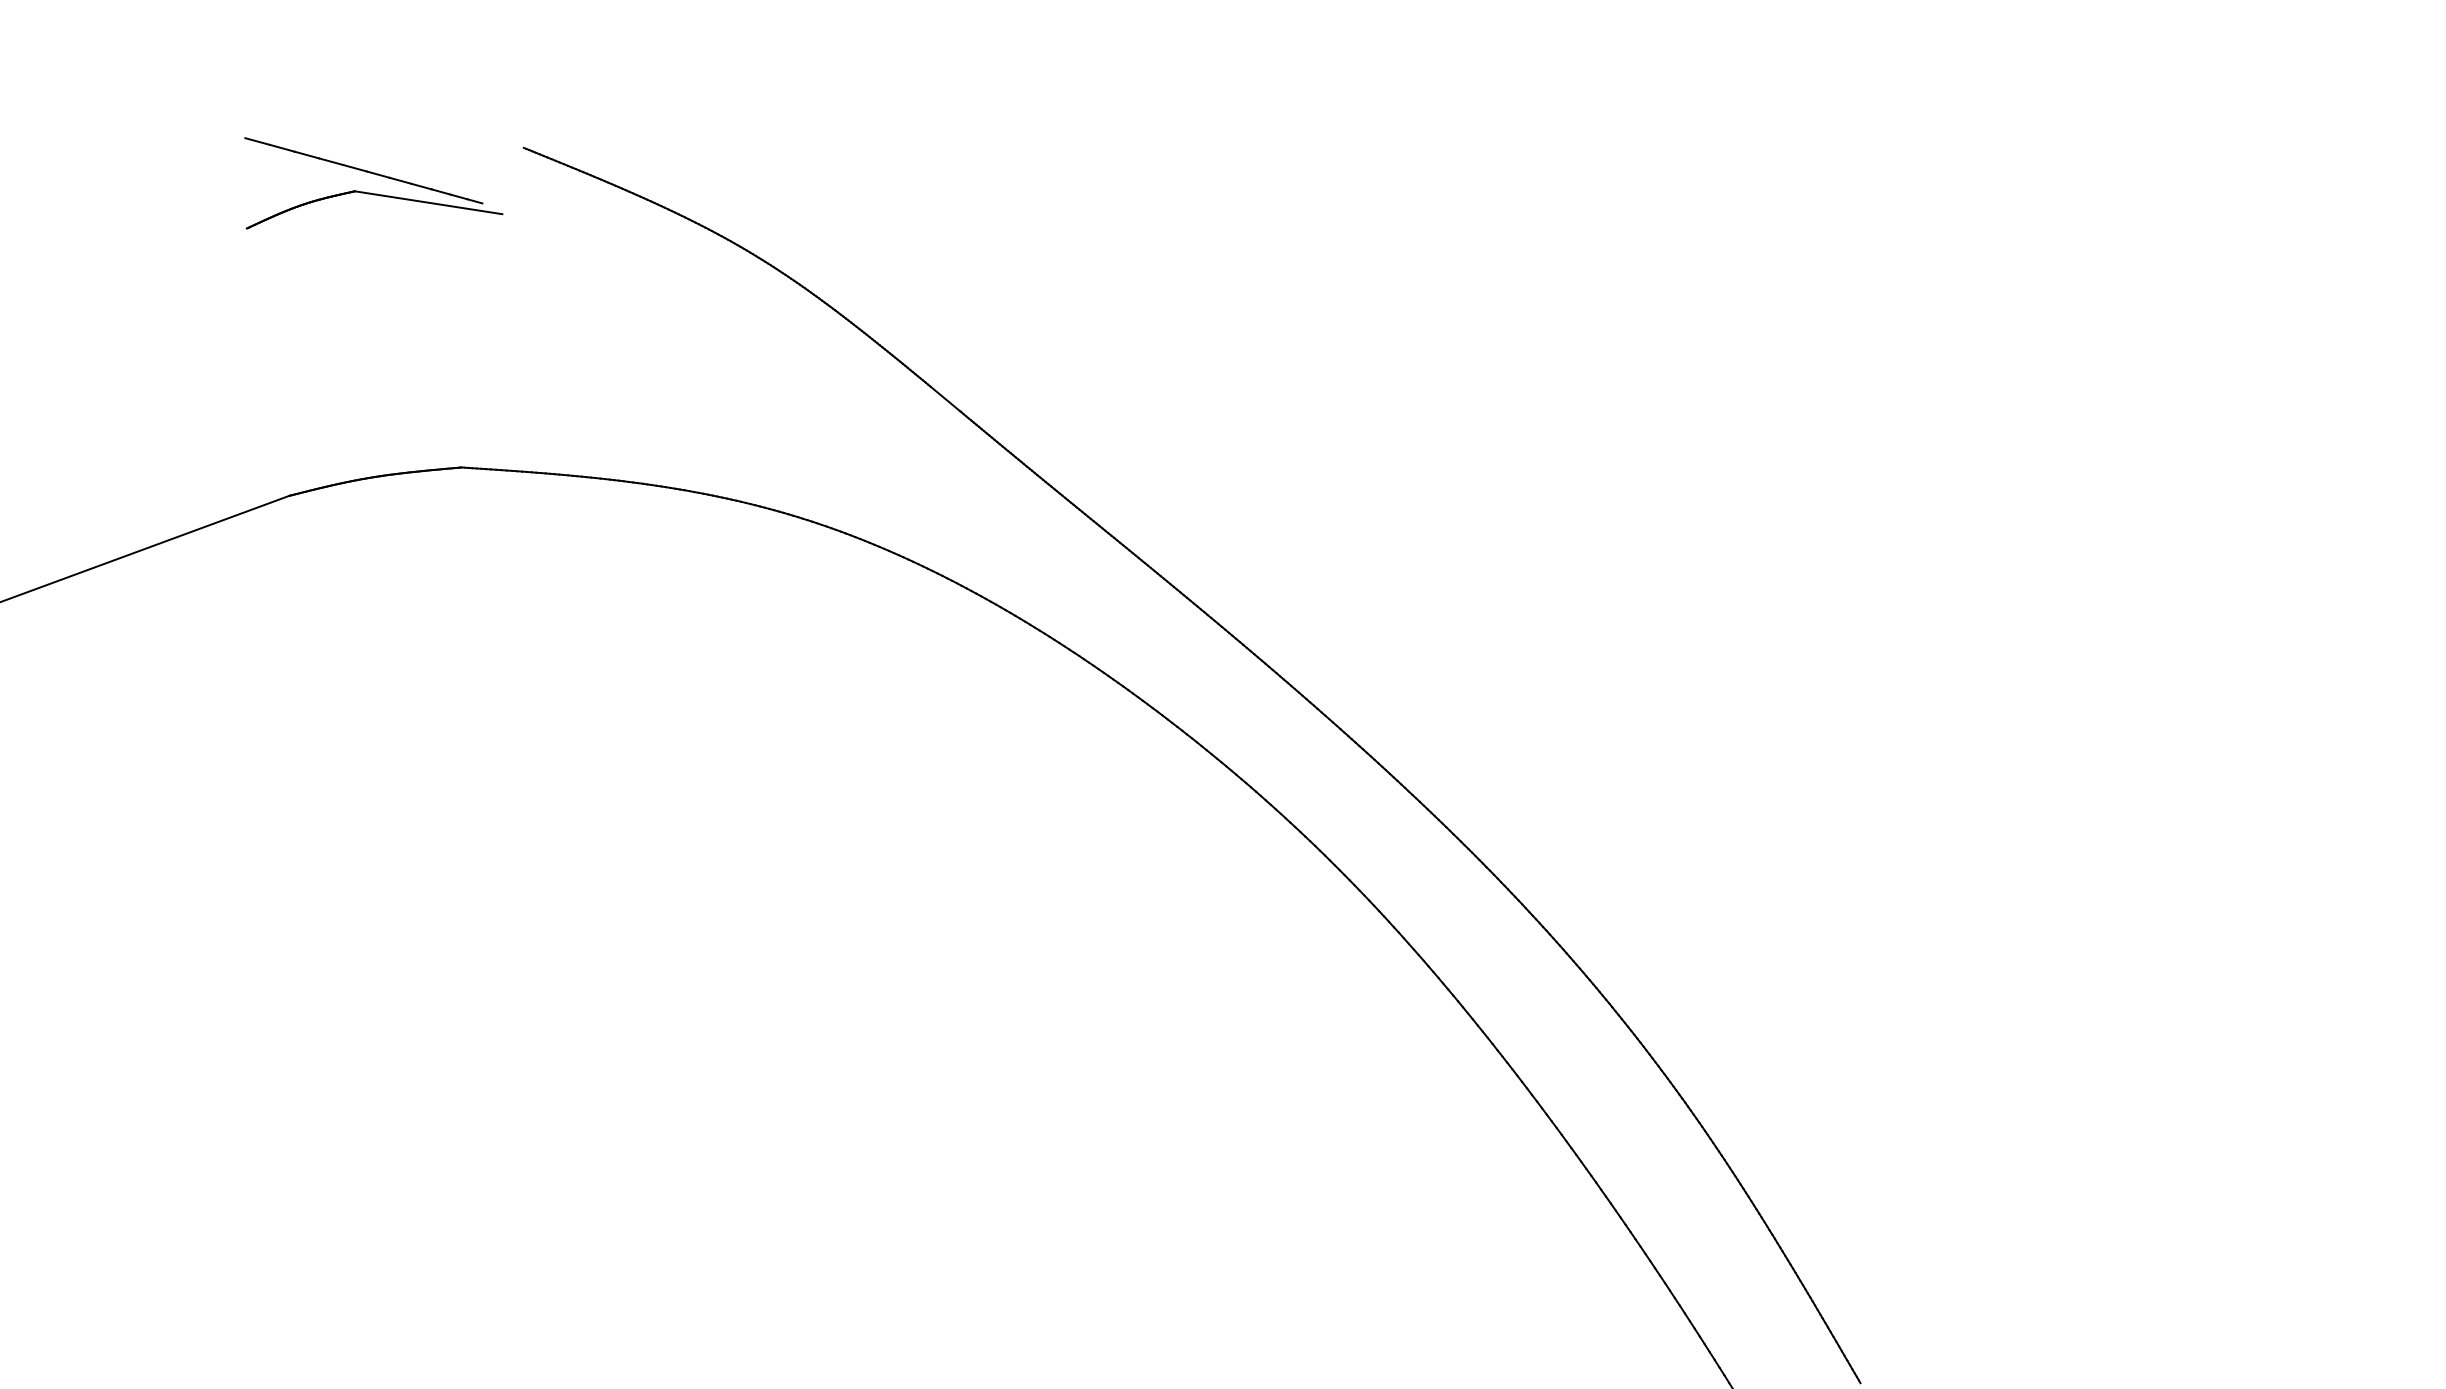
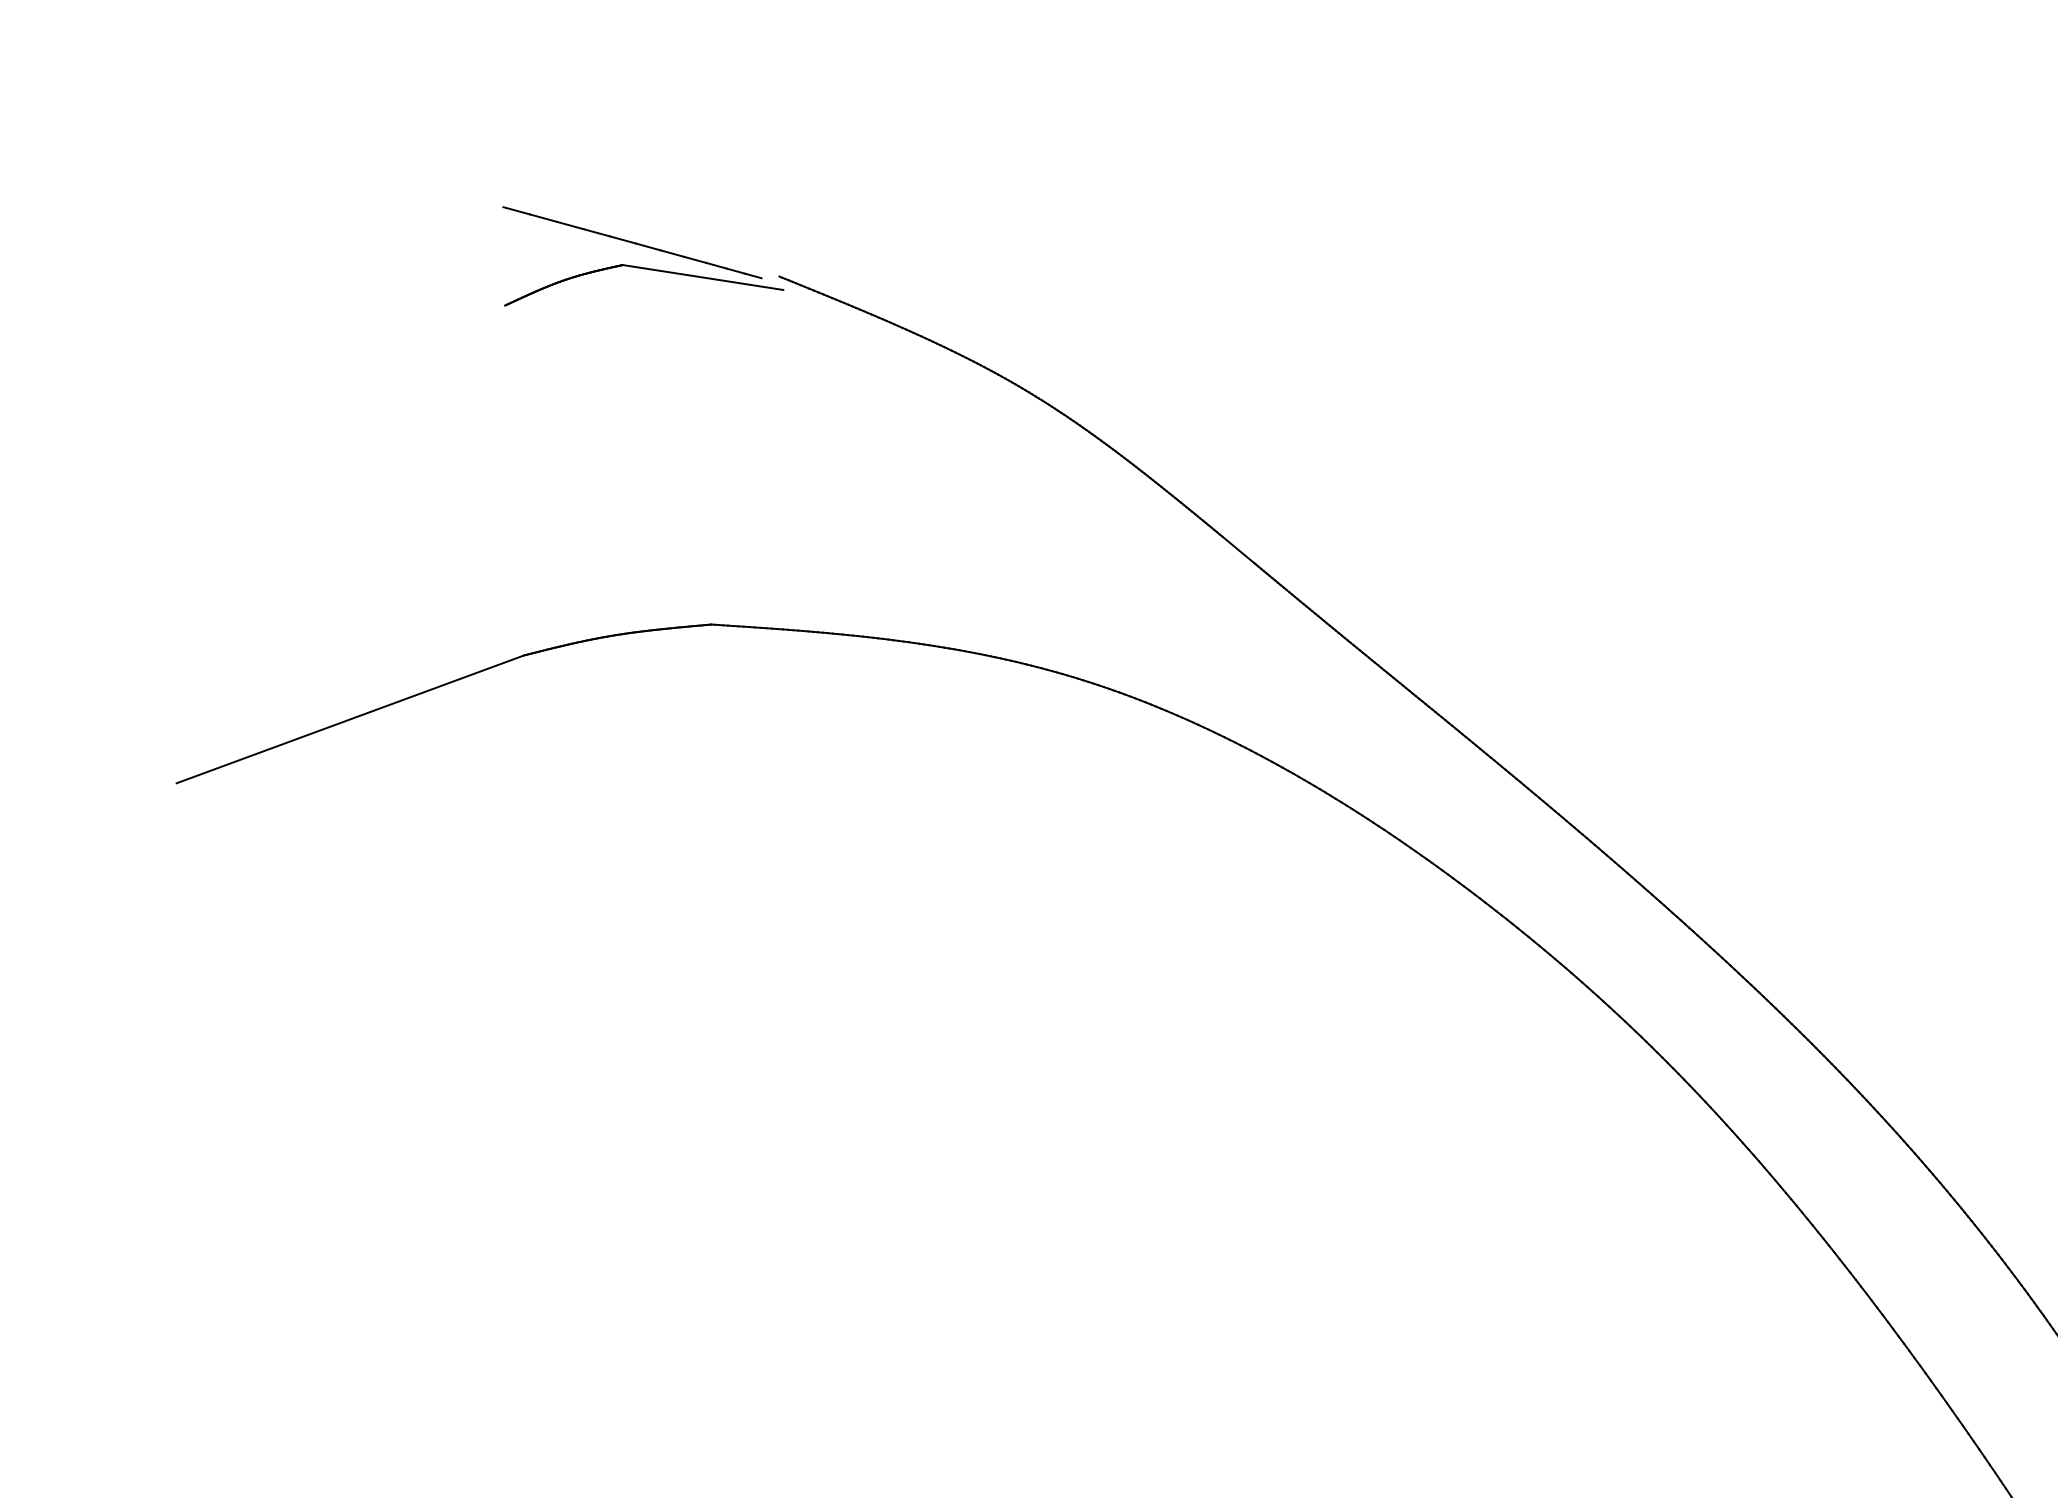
part: (376, 175) -> (646, 247), moved

